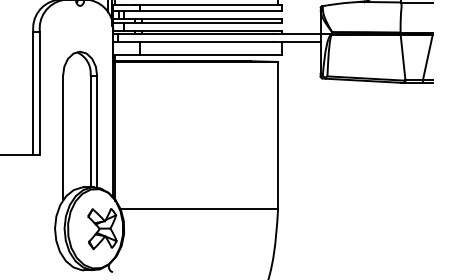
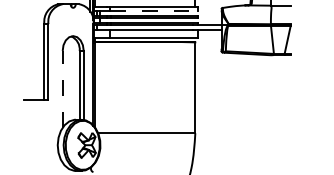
line: (210, 11) -> (153, 11), solid -> dashed
line: (62, 136) -> (62, 88), solid -> dashed

